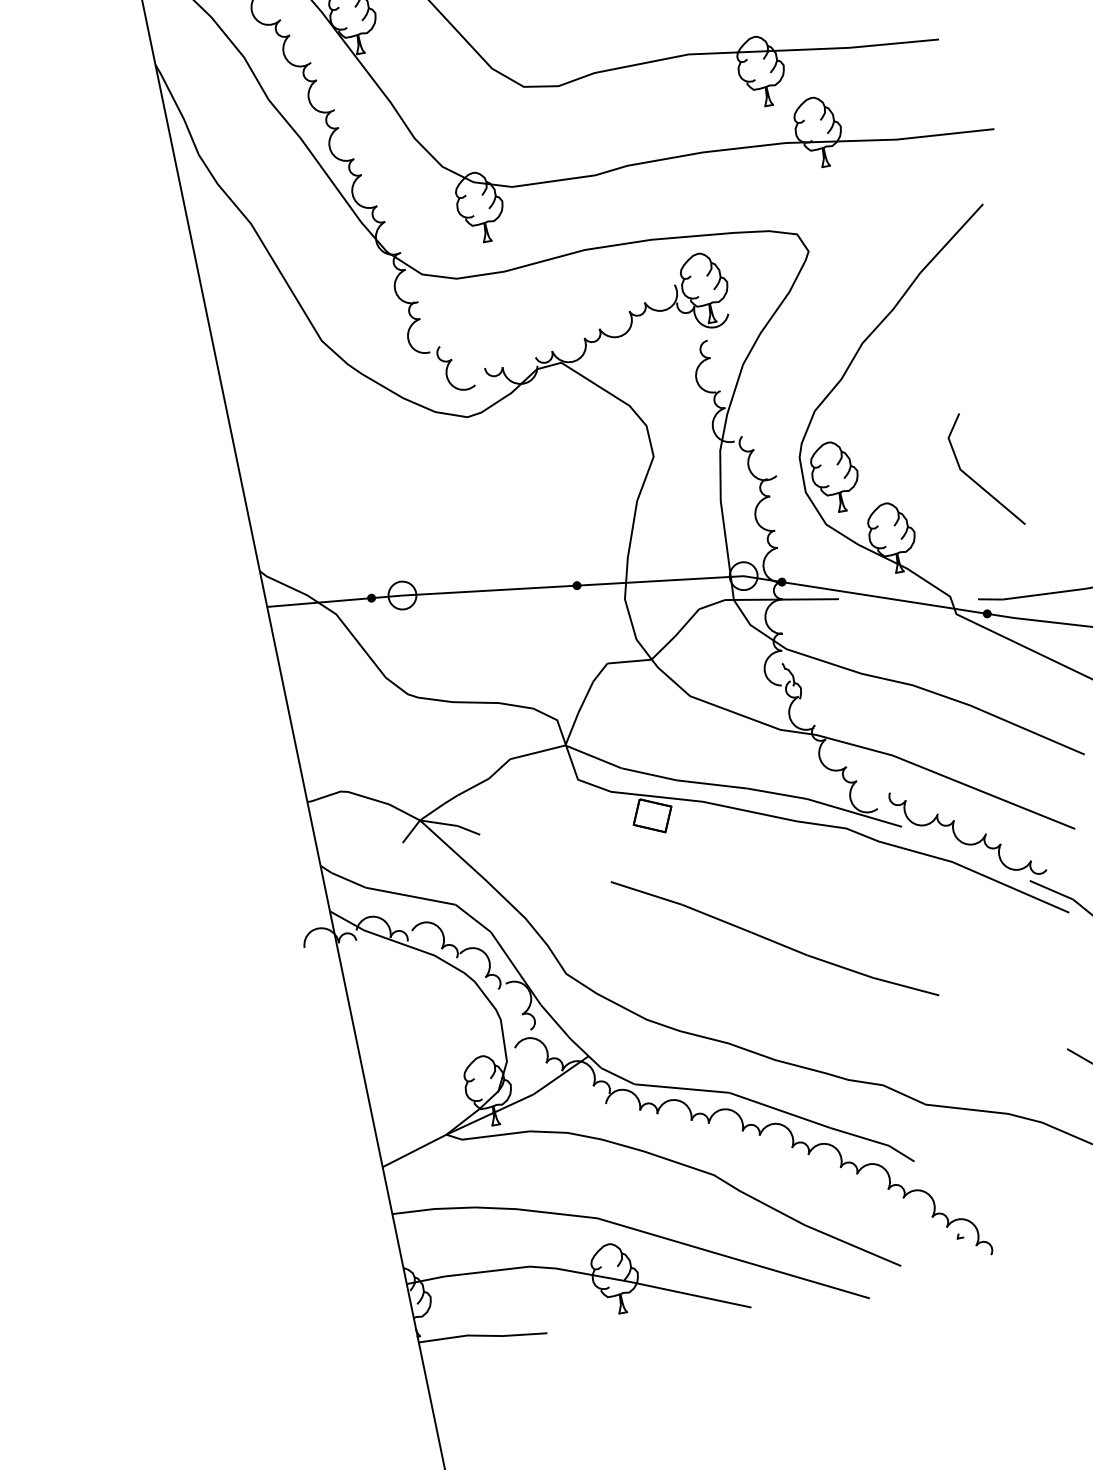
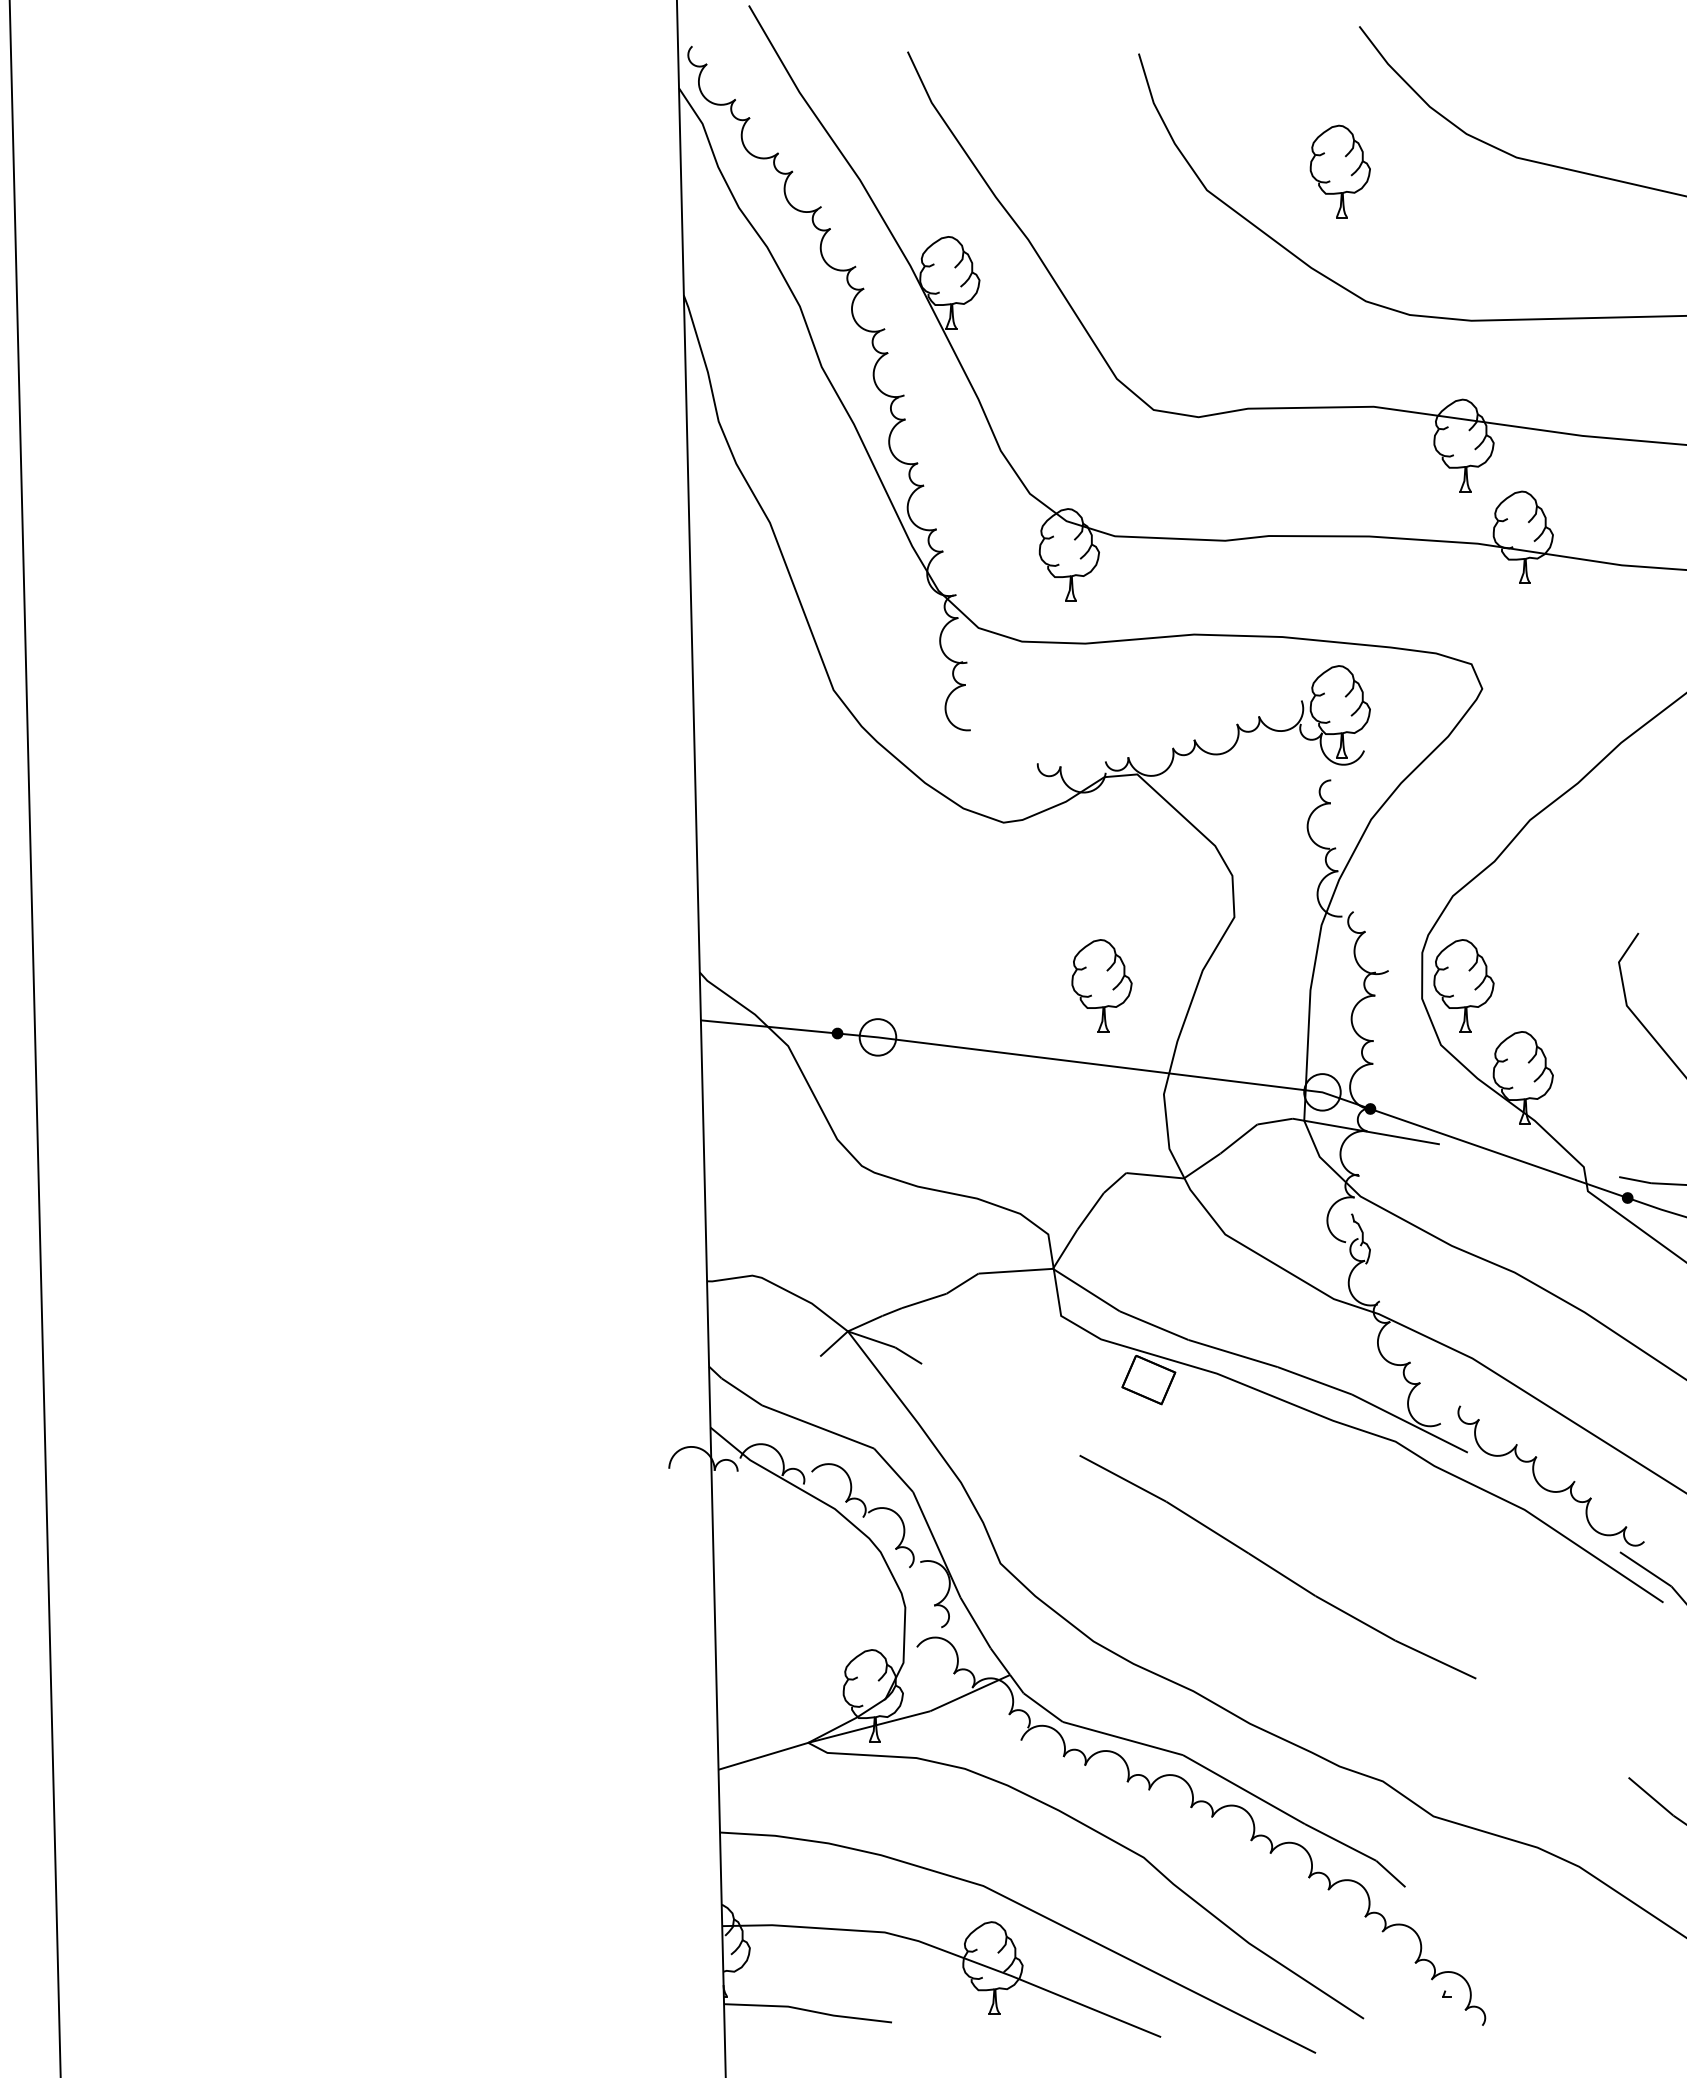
part: (449, 364) -> (992, 750), removed
part: (563, 526) -> (1101, 985), added
fill: (577, 585) -> (1105, 1065), removed

